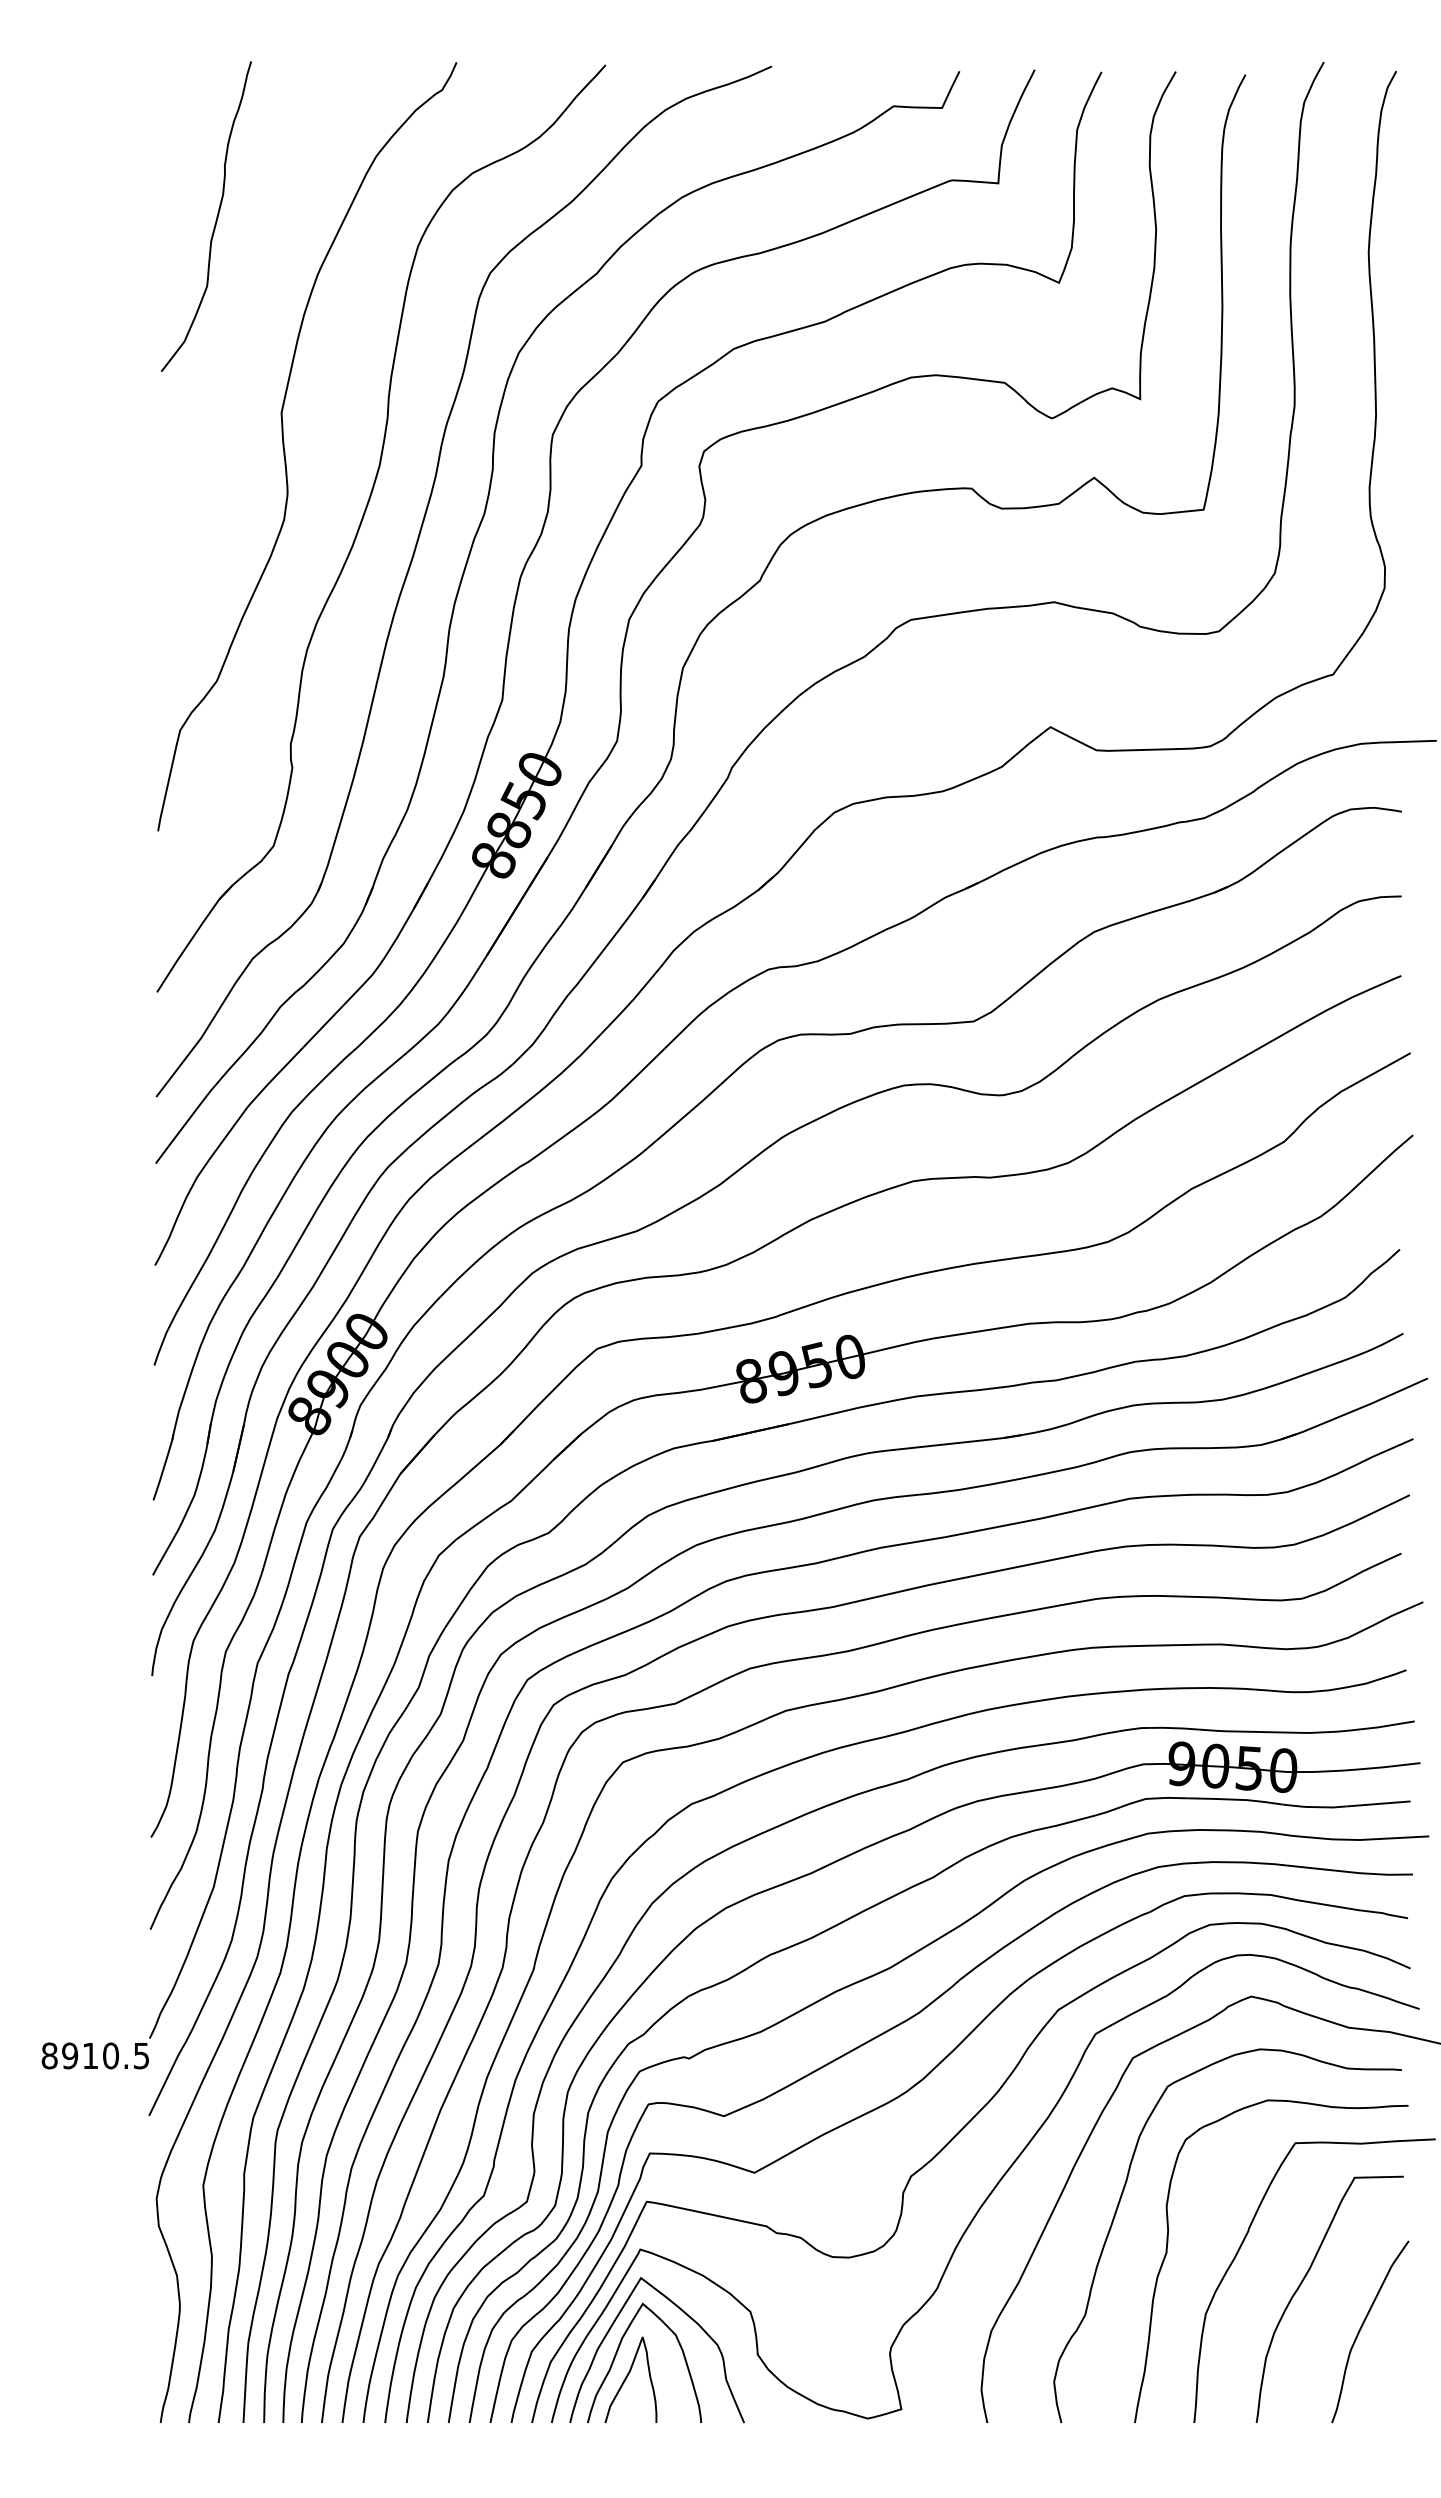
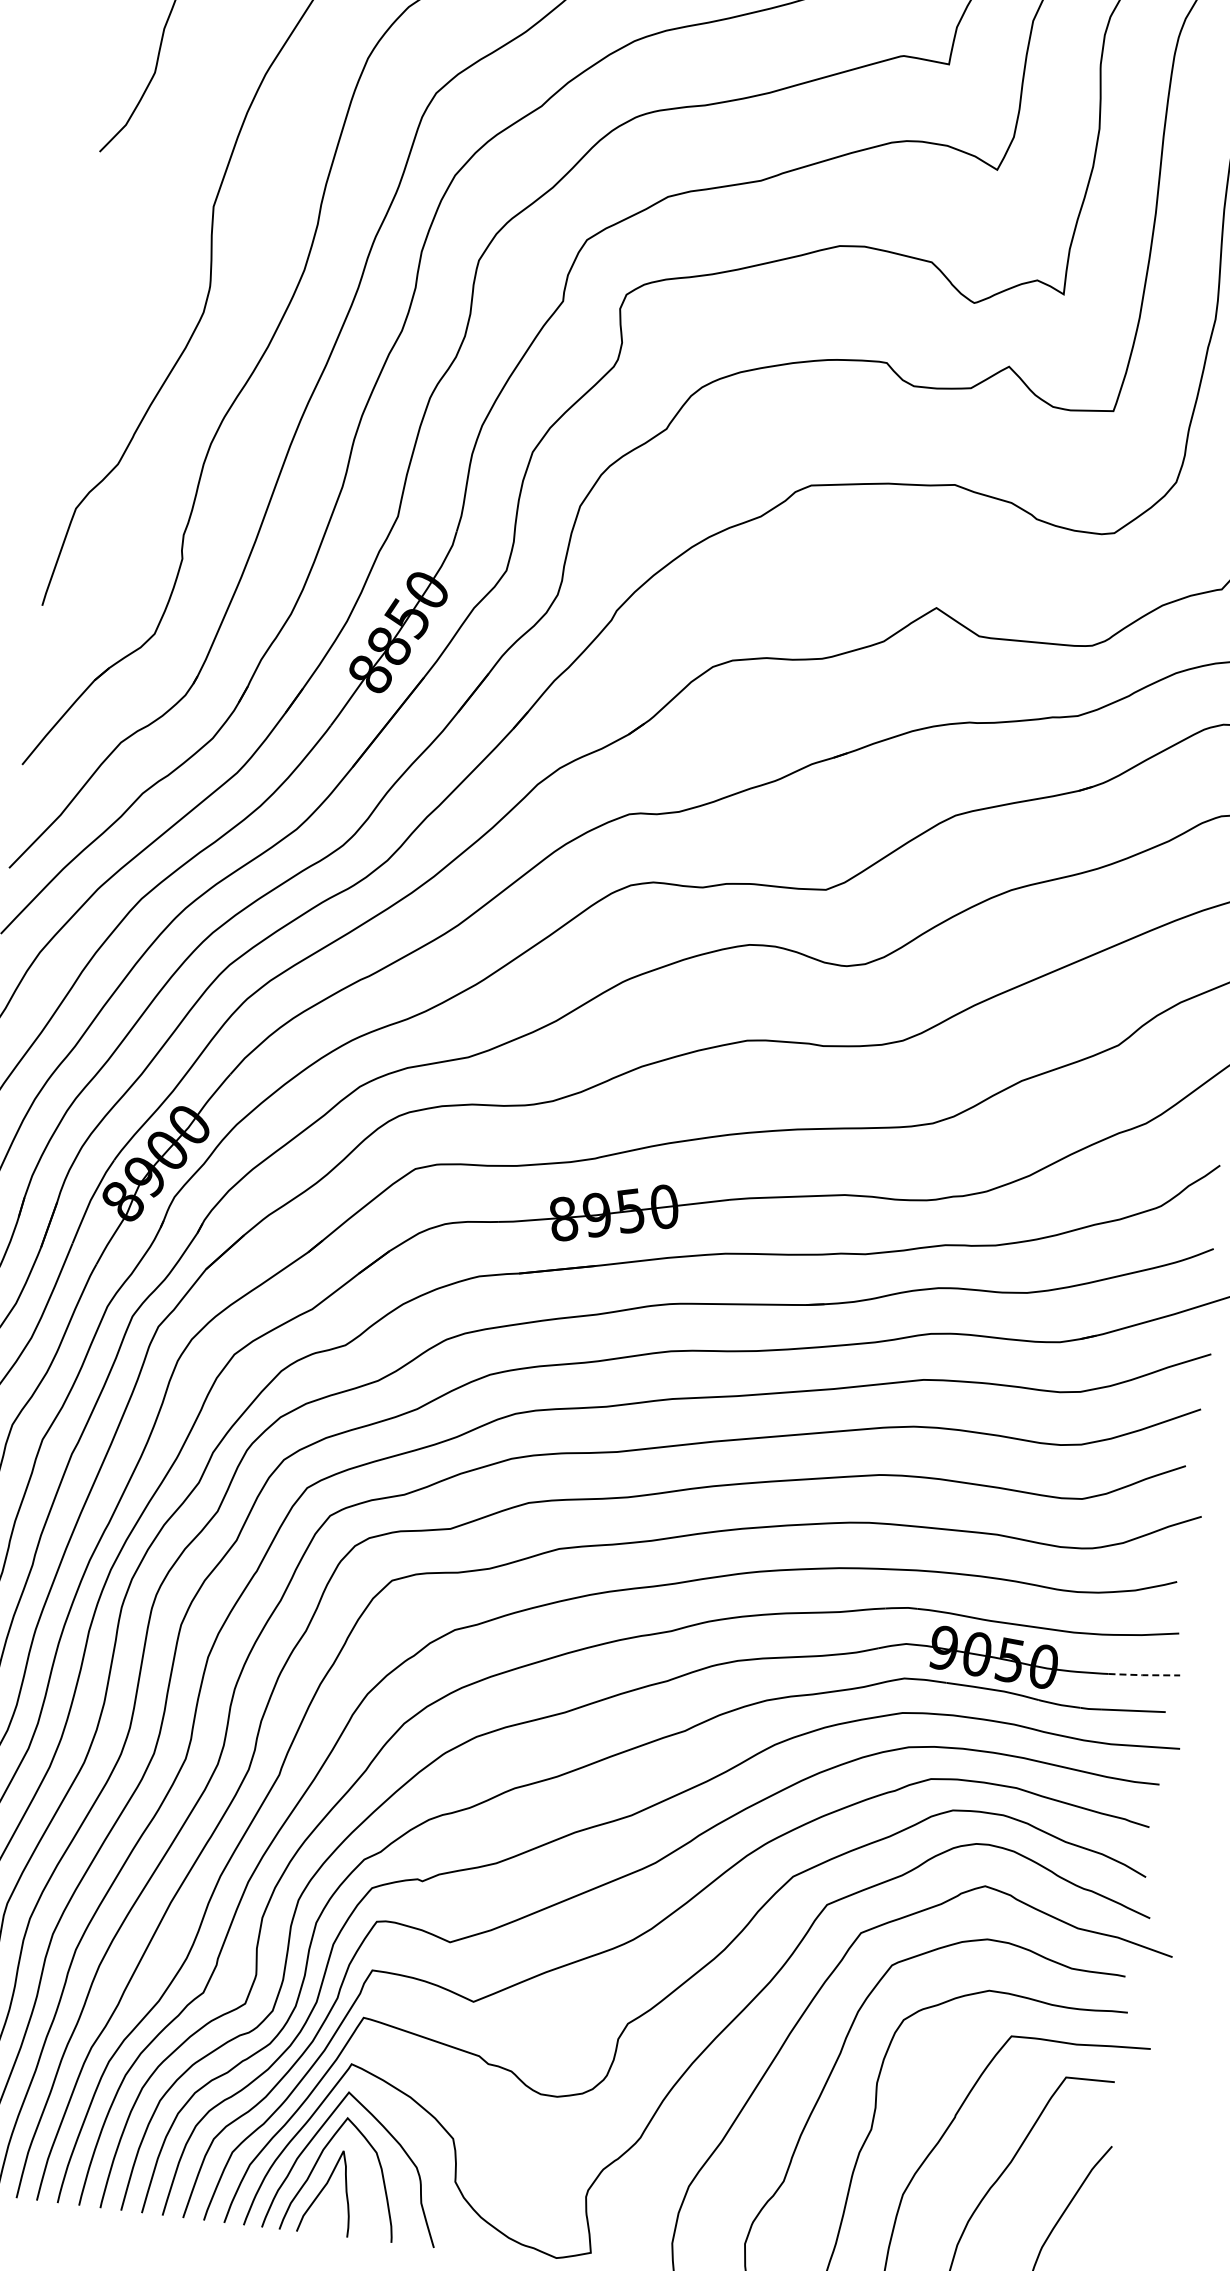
line: (1383, 1767) -> (1142, 1675), solid -> dashed

